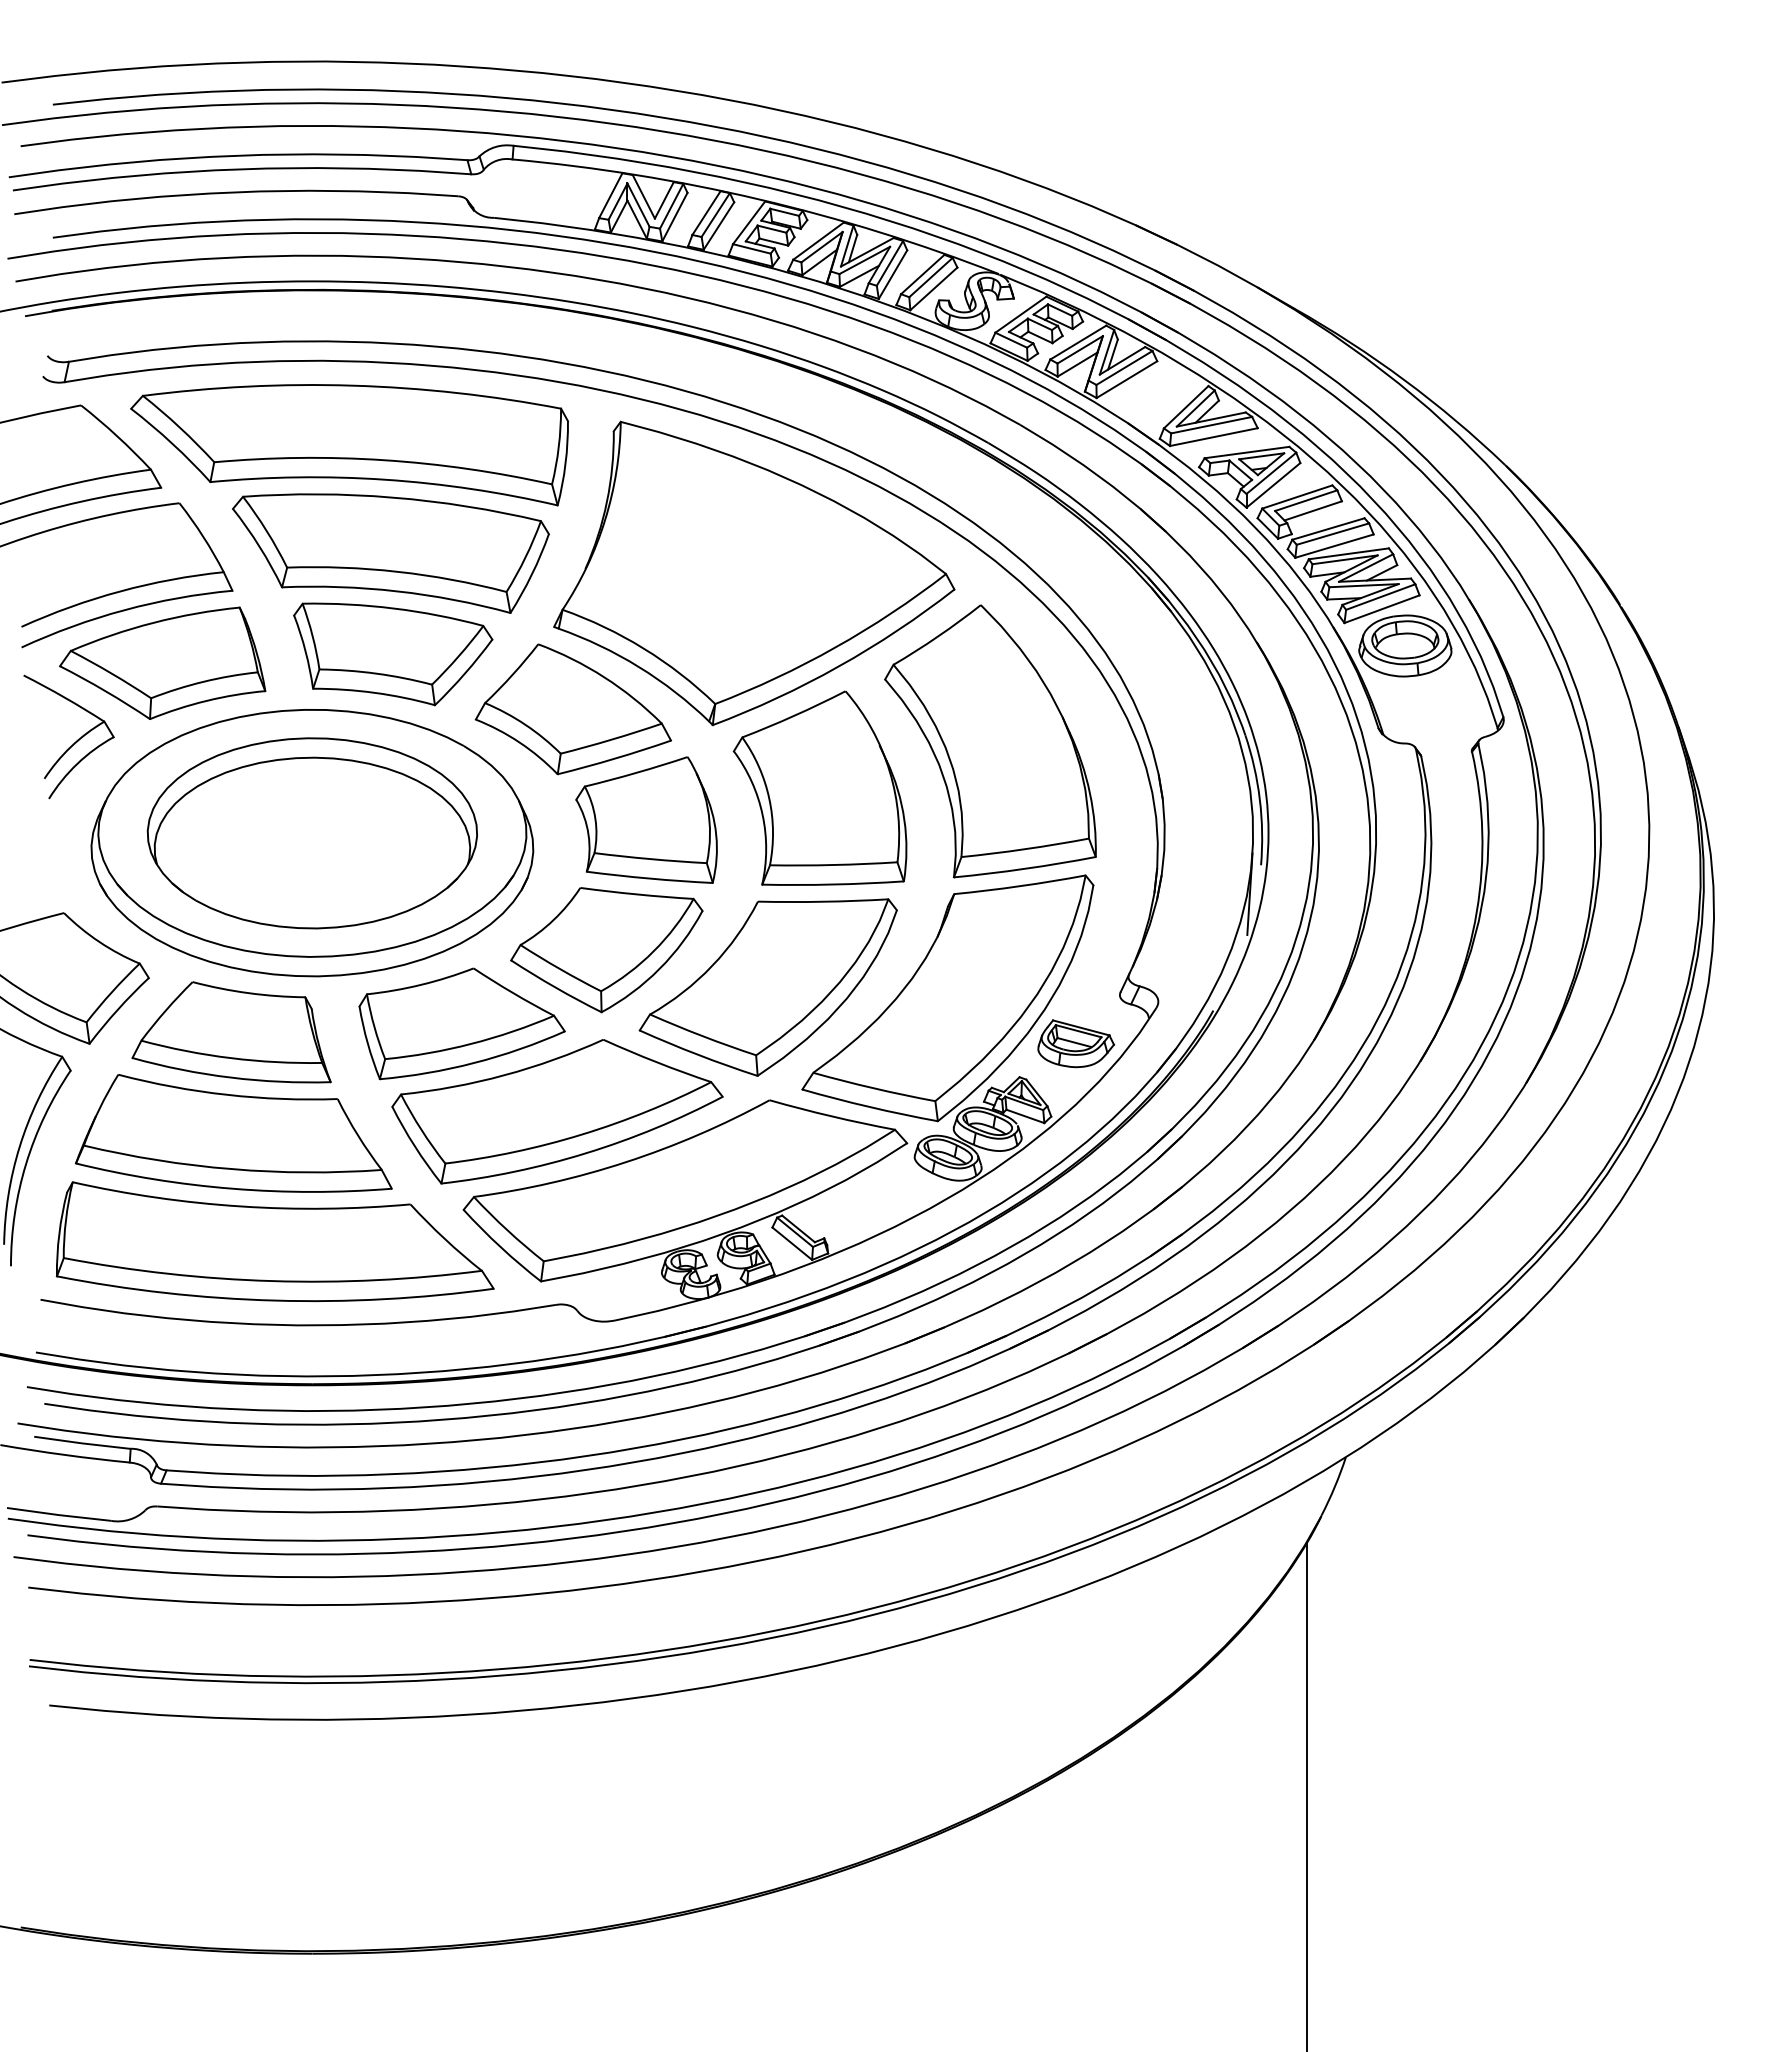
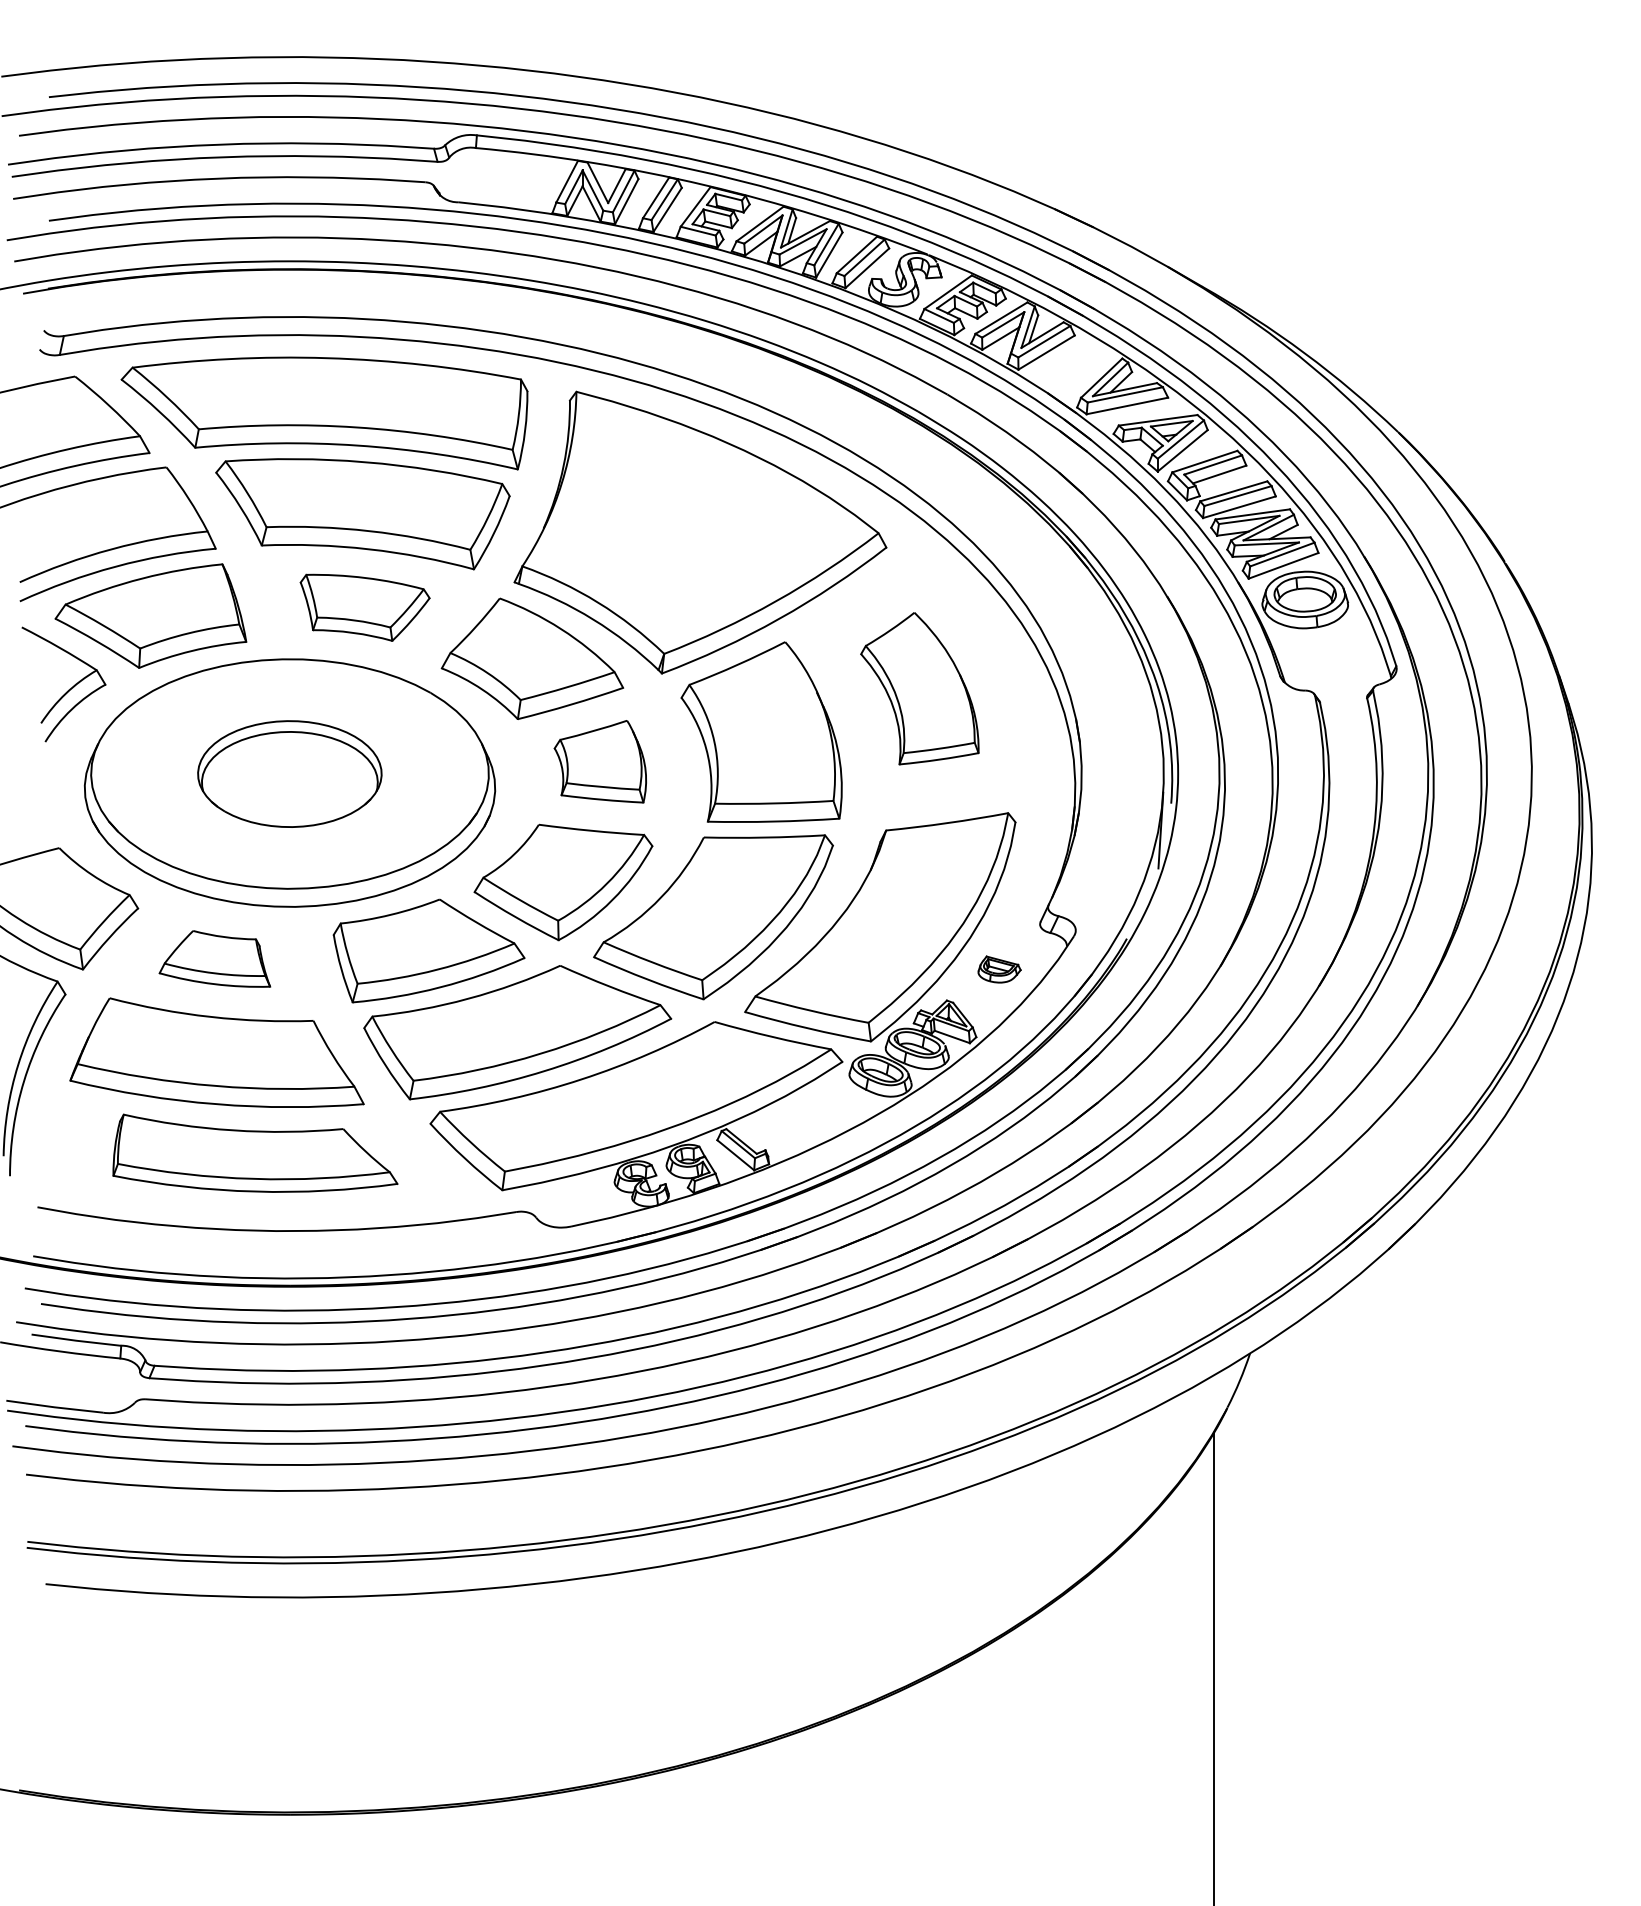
part: (393, 654) -> (365, 607), size x0.7
part: (990, 741) -> (919, 688), size x0.6
part: (646, 819) -> (600, 761), size x0.7
part: (311, 833) -> (289, 774), size x0.6
part: (231, 1032) -> (214, 959), size x0.6
part: (1076, 1043) -> (999, 969), size x0.6
part: (274, 1241) -> (254, 1153), size x0.7

